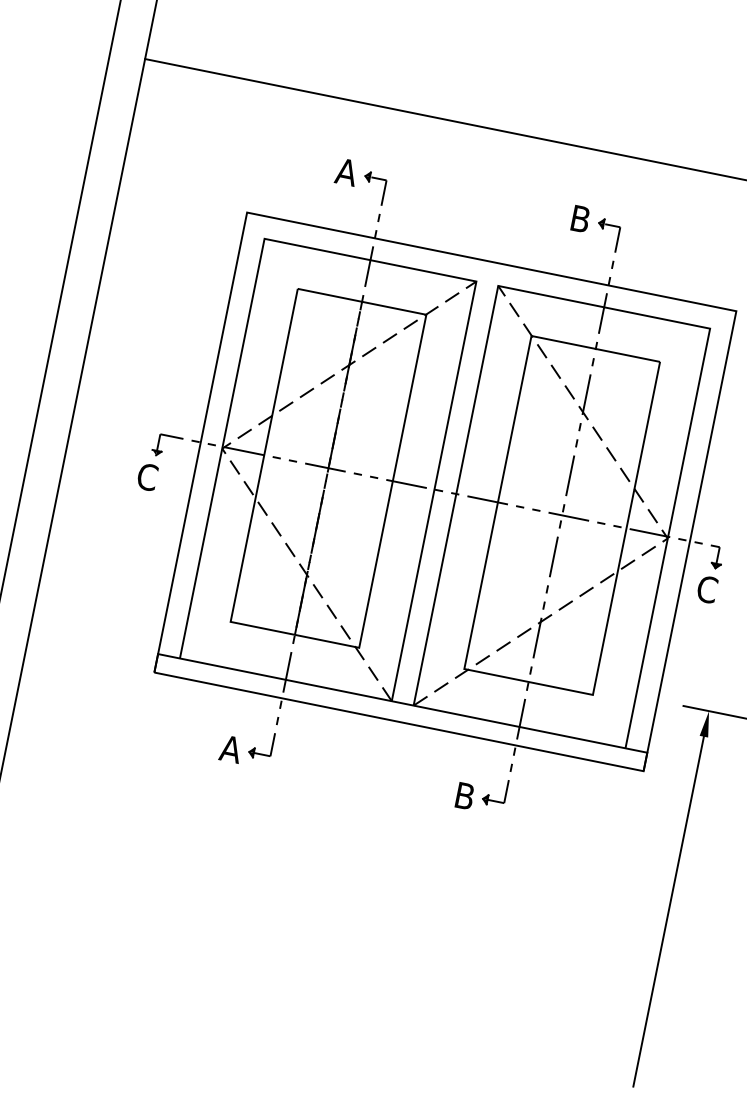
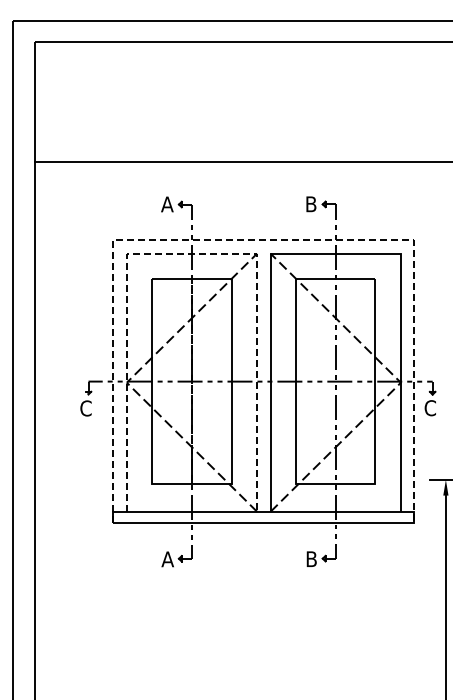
line: (371, 260) -> (192, 253), solid -> dashed
line: (492, 262) -> (264, 240), solid -> dashed

